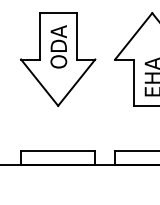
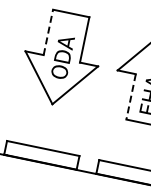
line: (39, 35) -> (48, 31), solid -> dashed
text: (58, 46) -> (62, 56), moved
line: (133, 83) -> (130, 97), solid -> dashed

